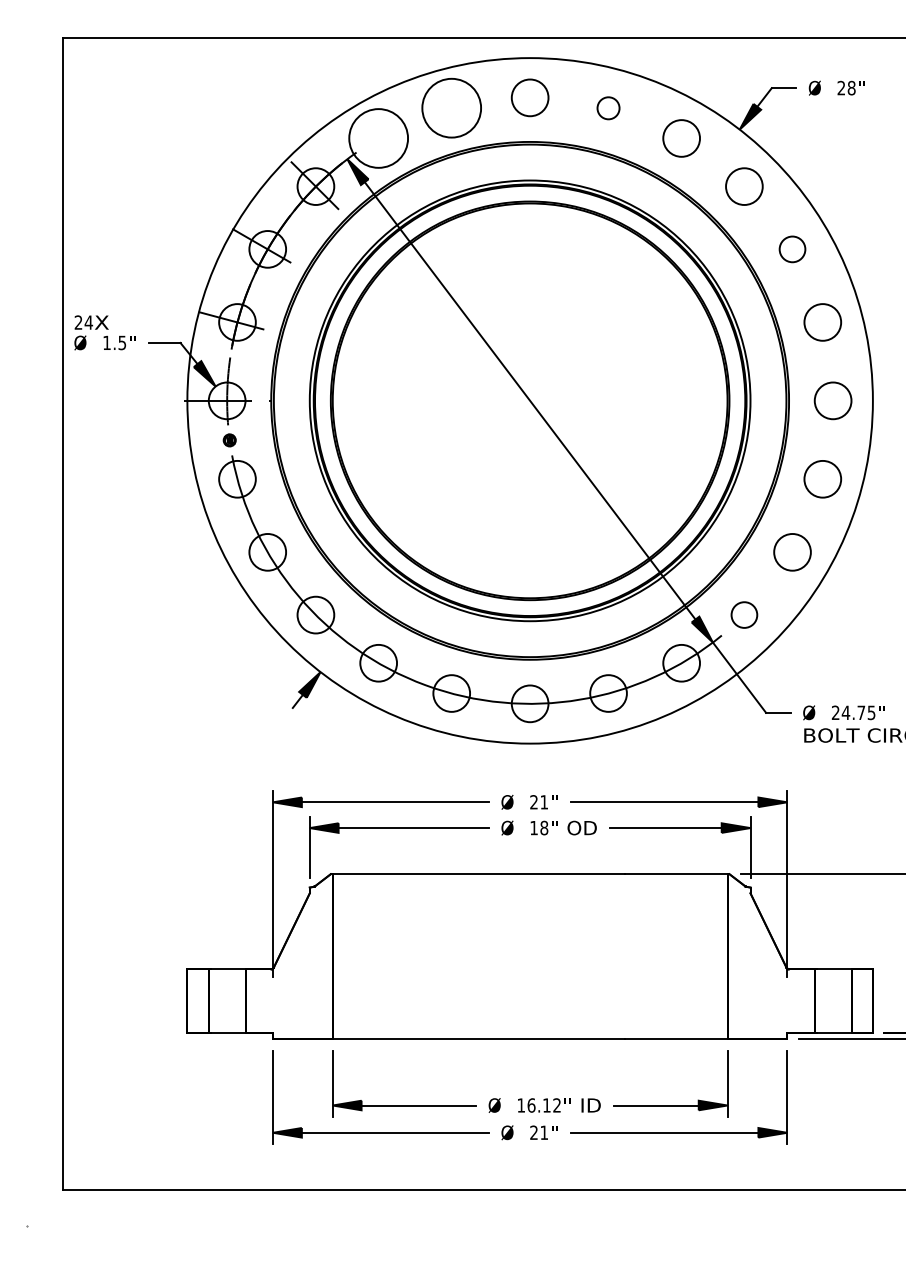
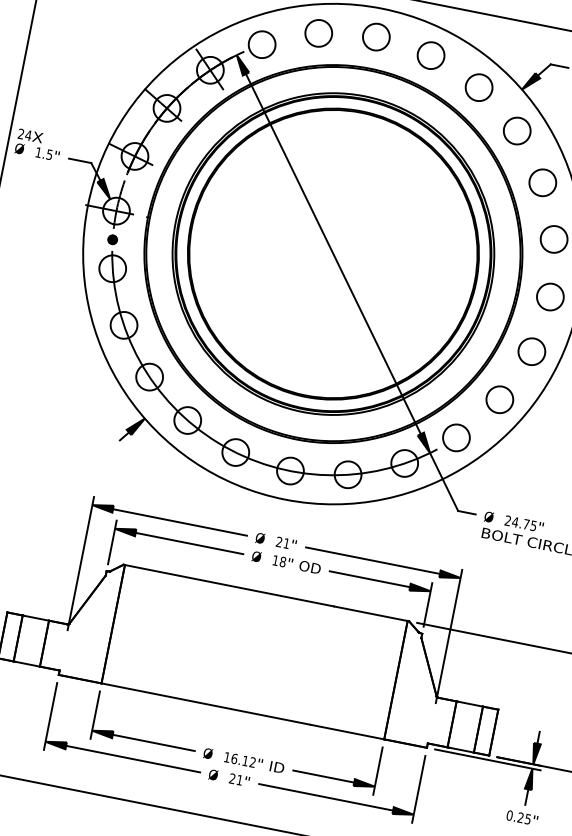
circle: (451, 107) -> (318, 32), size x0.62
circle: (608, 108) -> (430, 55), size x1.67
circle: (378, 138) -> (262, 44), size x0.62
circle: (792, 249) -> (542, 182), size x1.43
circle: (744, 614) -> (456, 437), size x1.43

